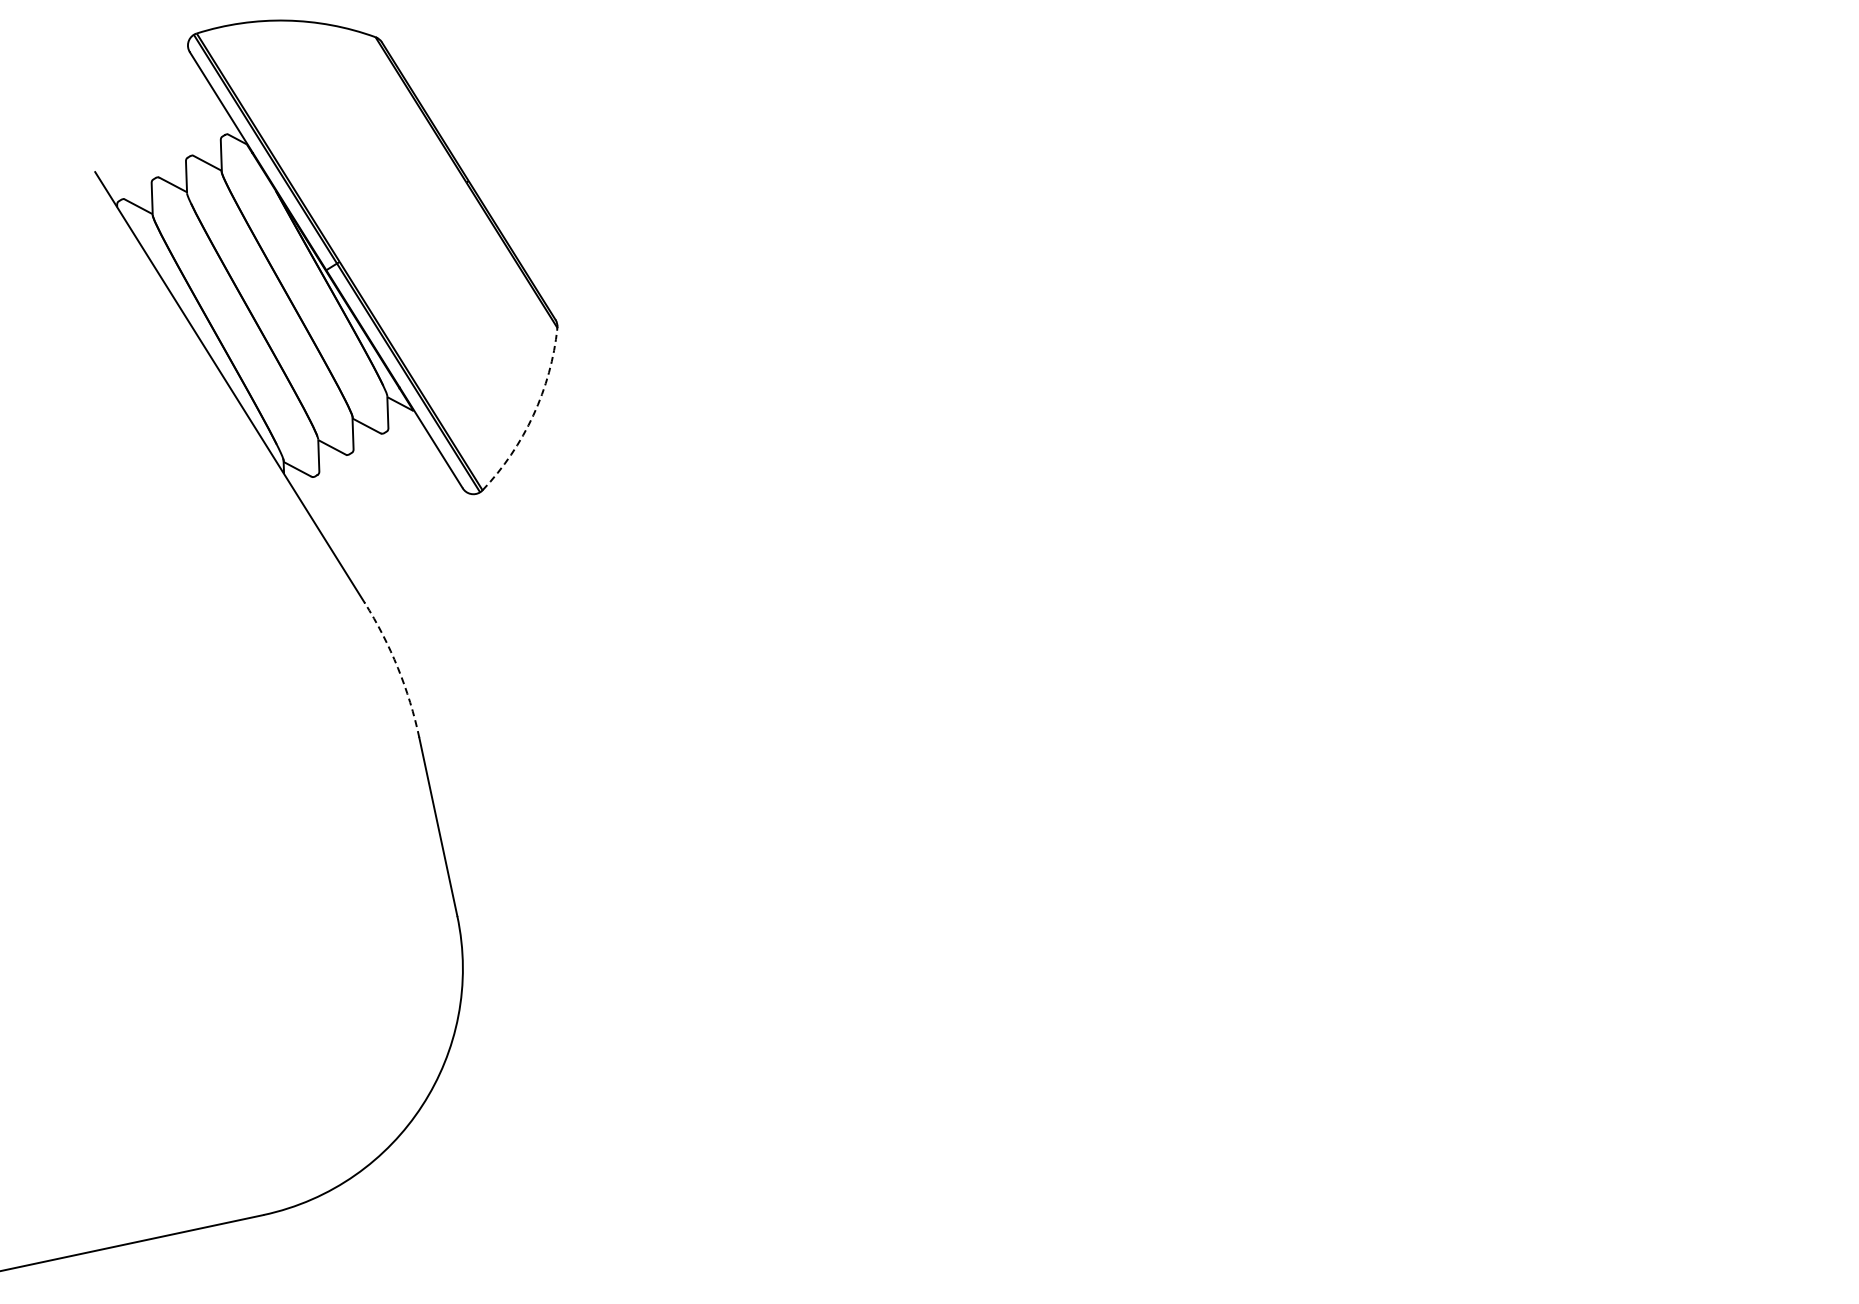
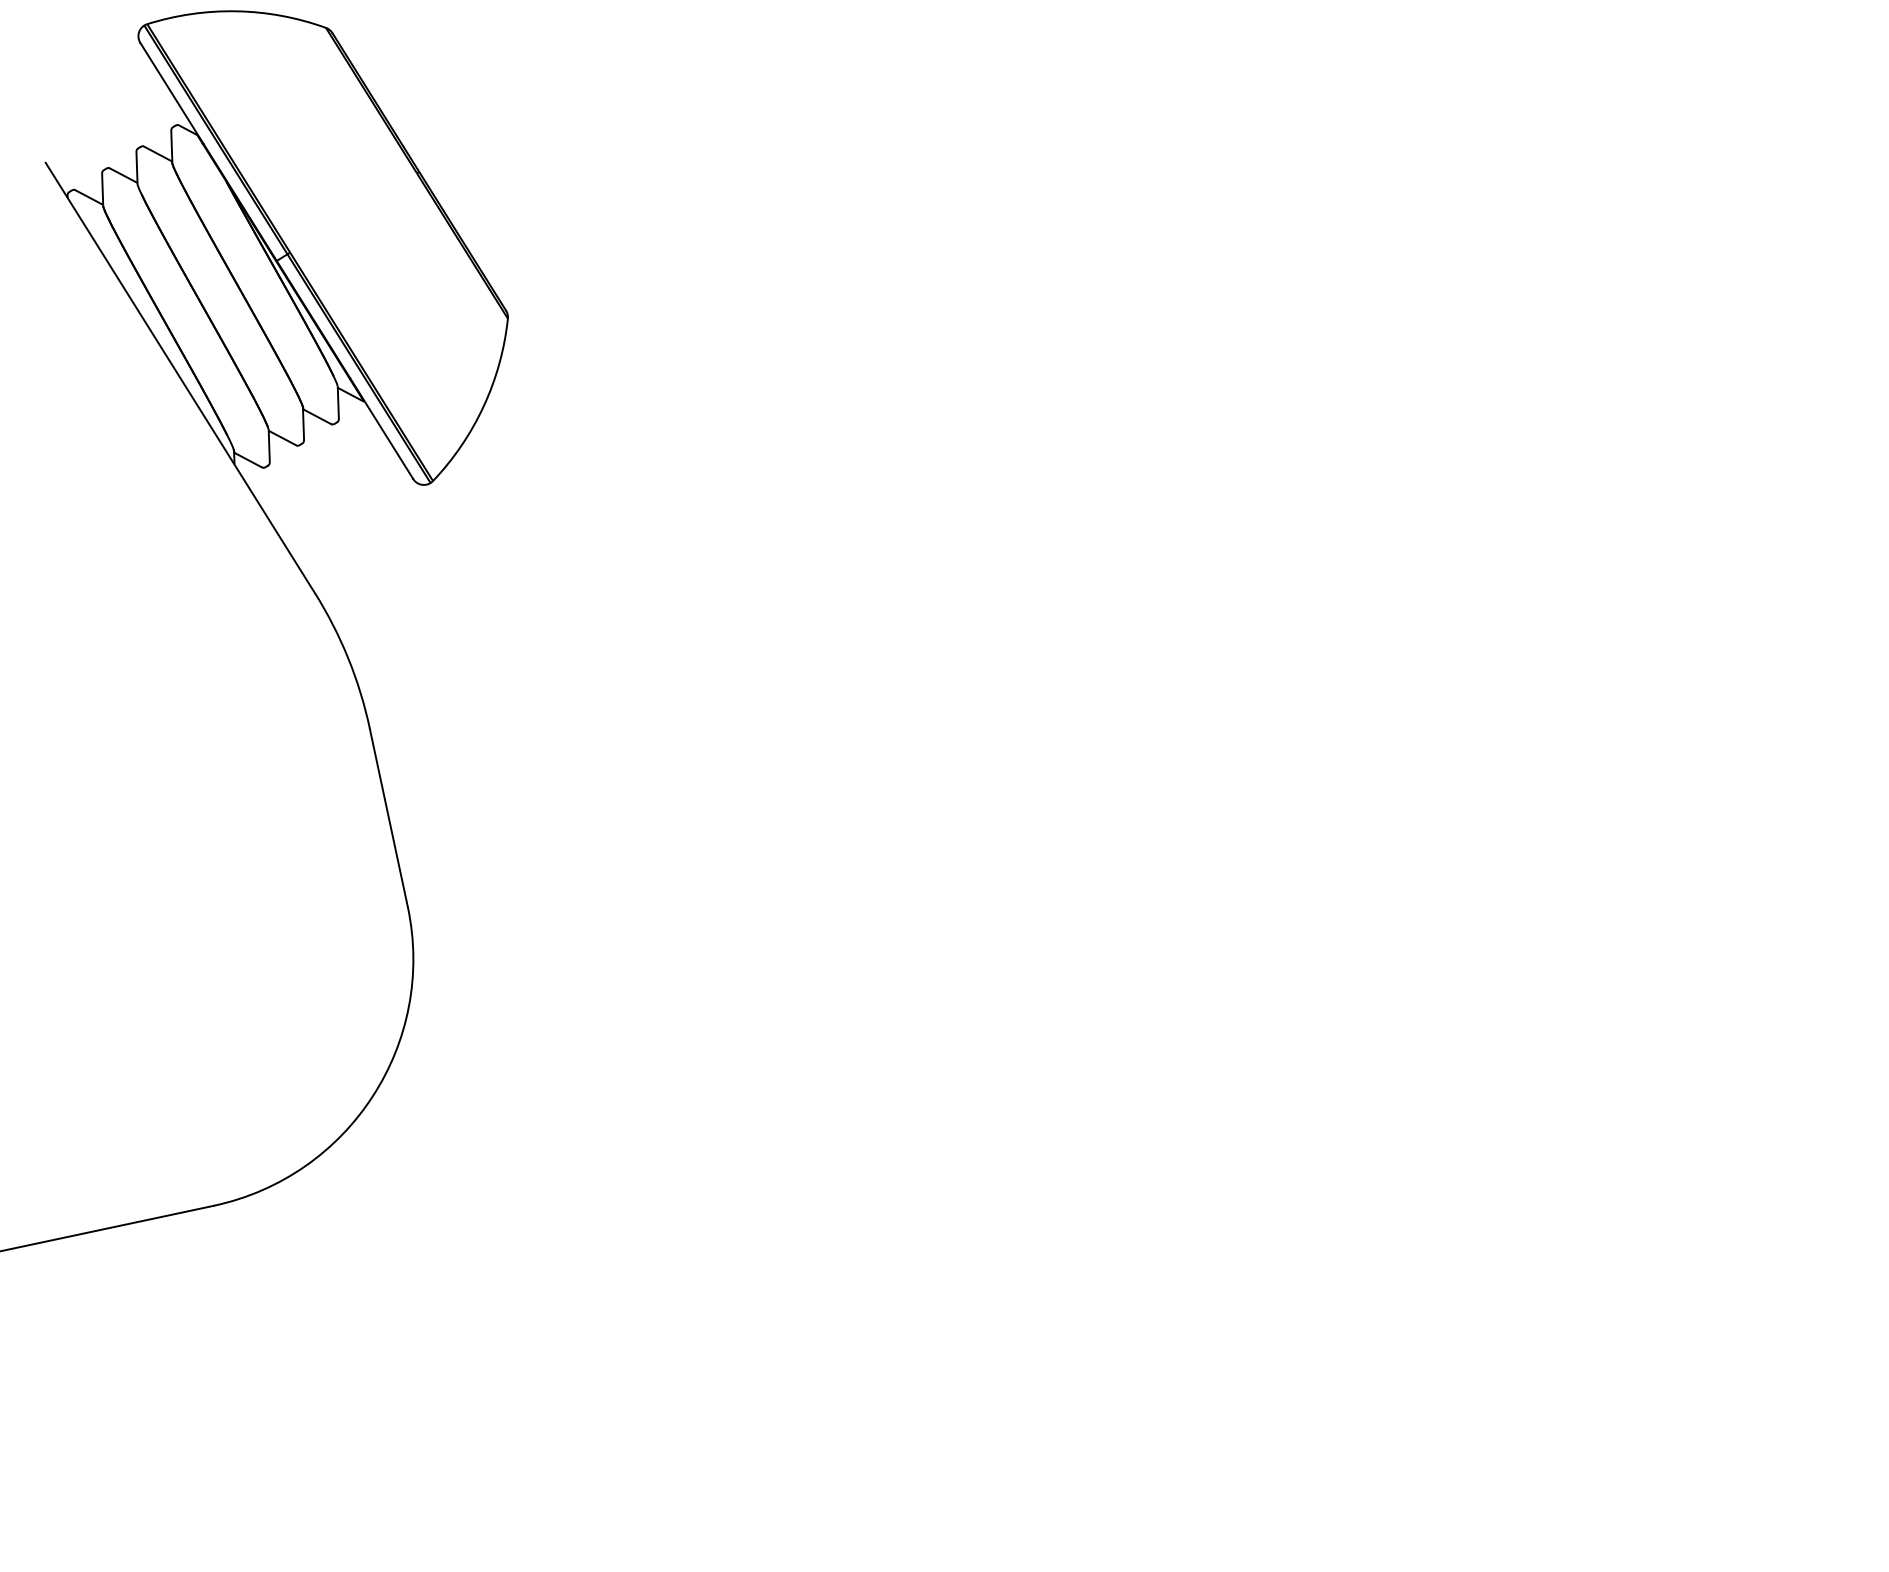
arc: (533, 415) -> (483, 406), dashed -> solid
arc: (398, 667) -> (348, 658), dashed -> solid

